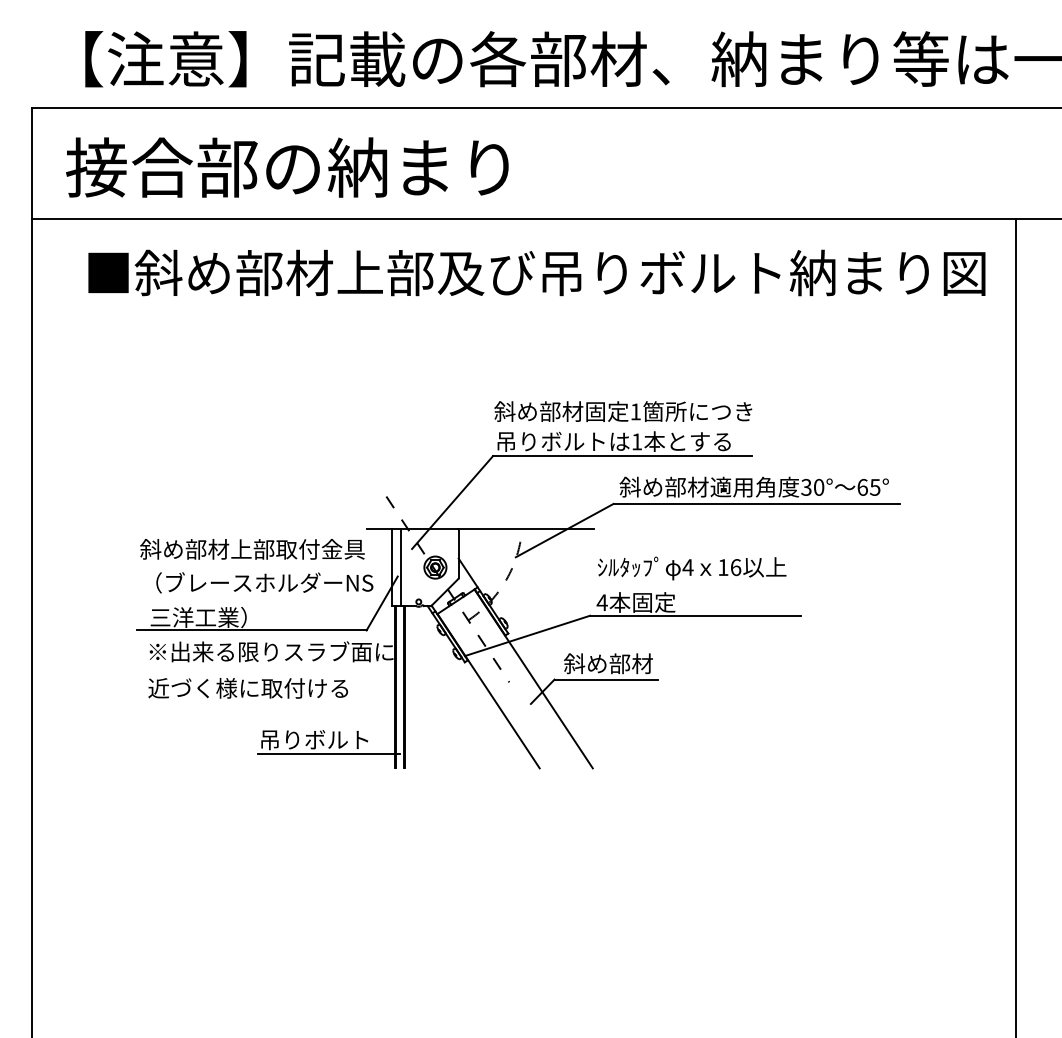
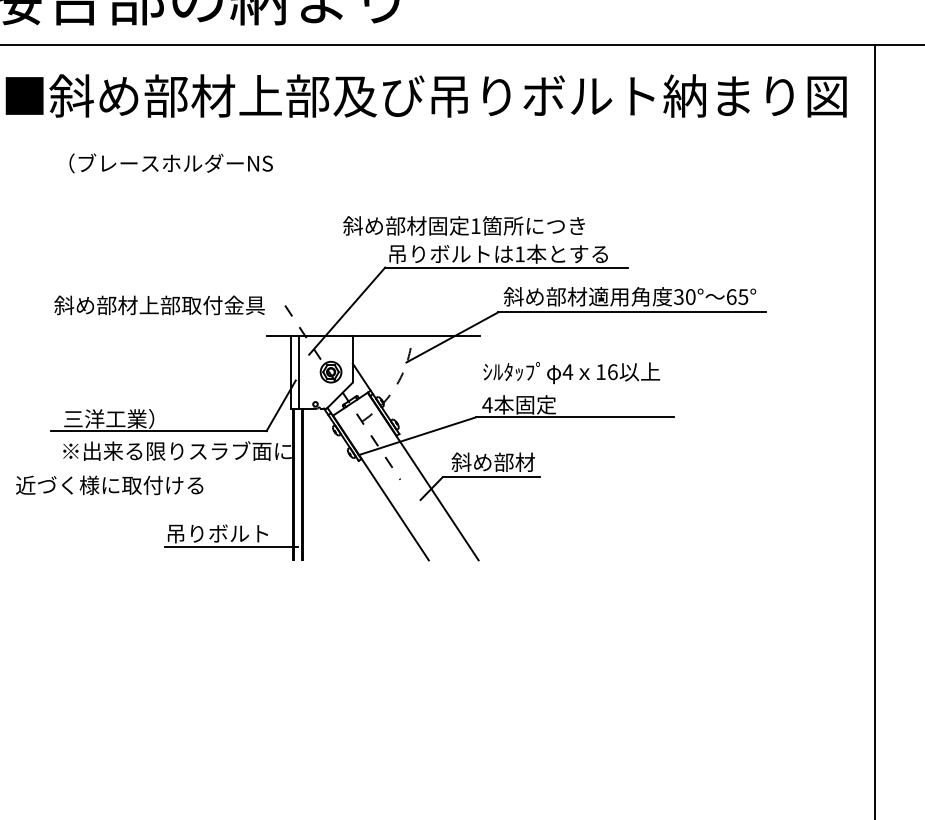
text: (623, 411) -> (464, 225), moved
text: (252, 549) -> (159, 305), moved
text: (264, 582) -> (170, 163), moved
text: (247, 688) -> (108, 485), moved

